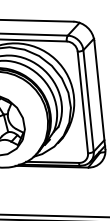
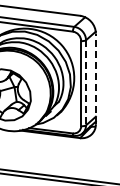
line: (99, 94) -> (95, 78), solid -> dashed
line: (89, 100) -> (86, 82), solid -> dashed

